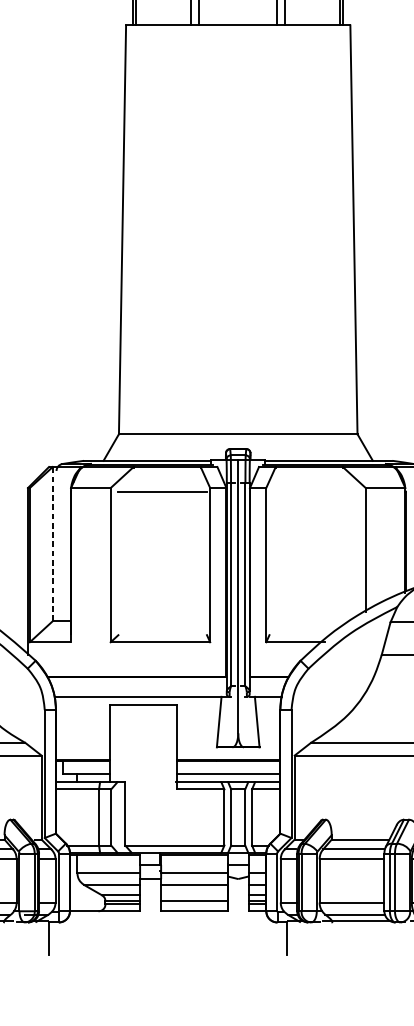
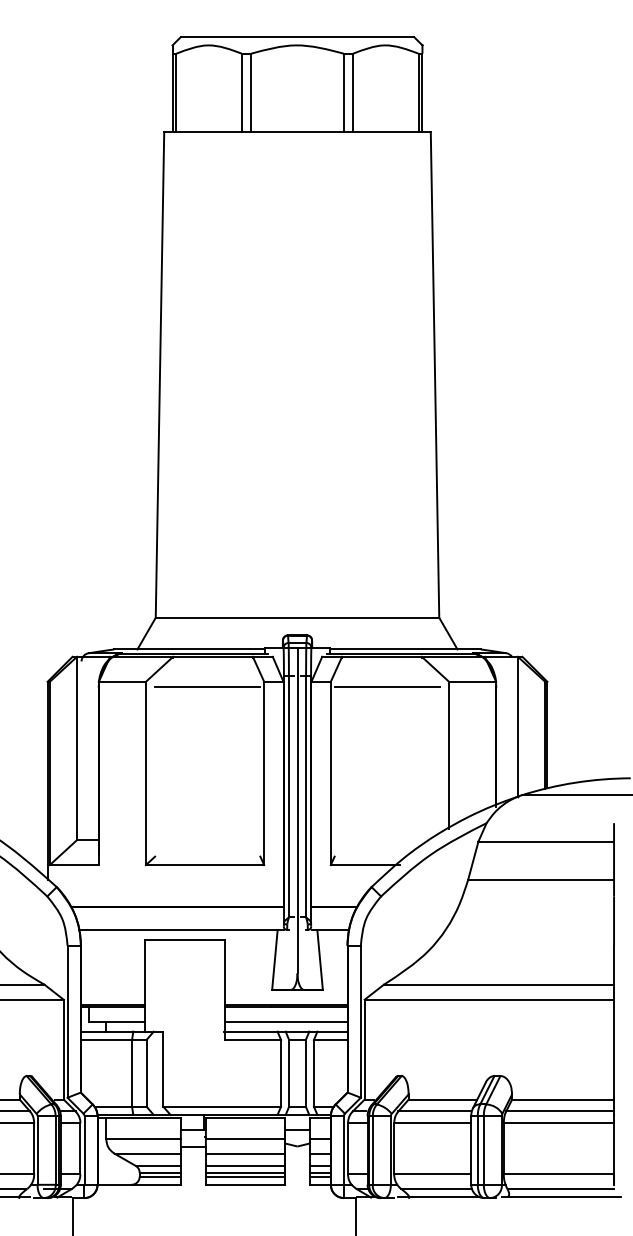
line: (313, 491) -> (386, 686), added
line: (53, 544) -> (77, 748), dashed -> solid
line: (194, 895) -> (245, 1165), added
line: (194, 904) -> (245, 1176), added

